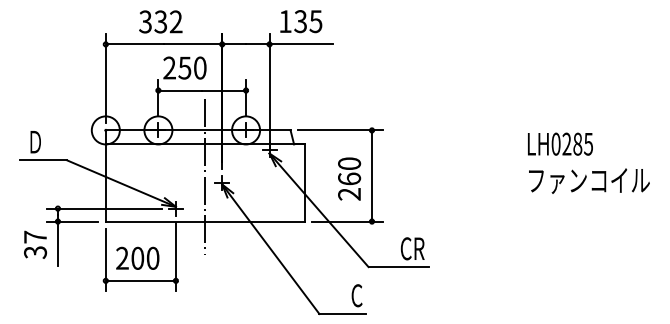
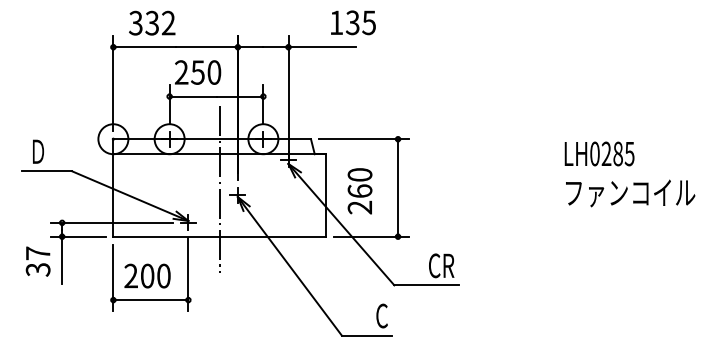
text: (161, 21) -> (152, 22), moved
text: (301, 21) -> (353, 22), moved
text: (349, 179) -> (359, 191), moved

